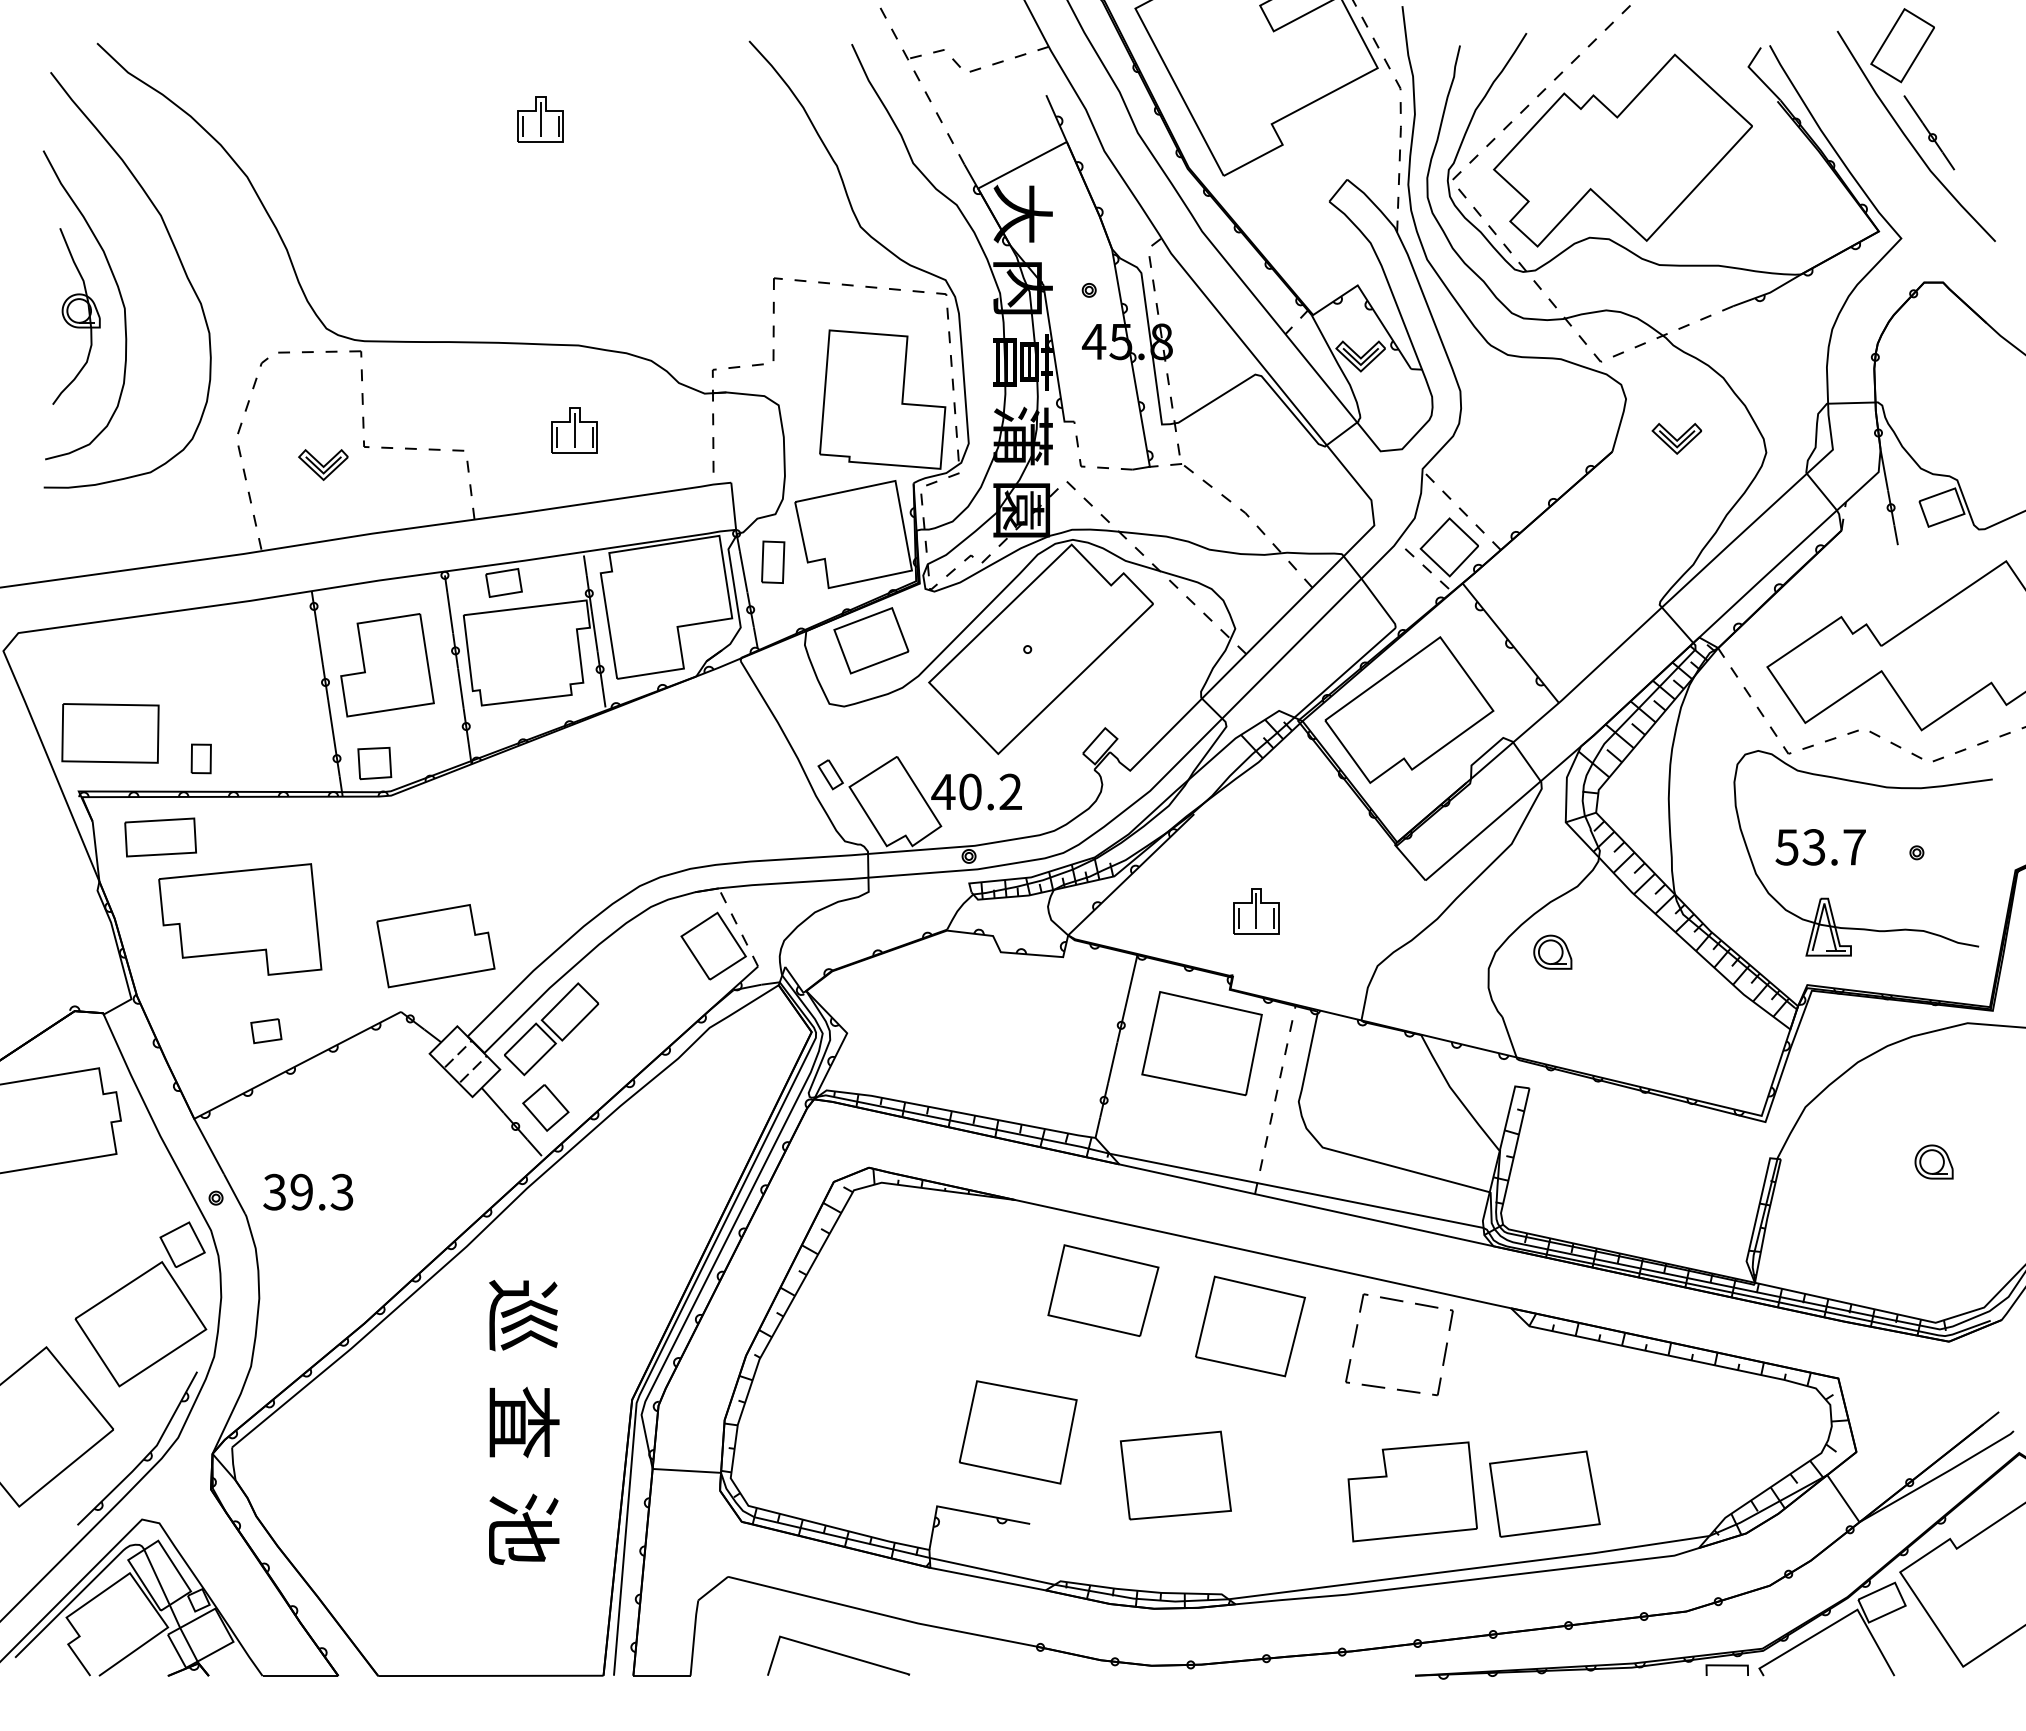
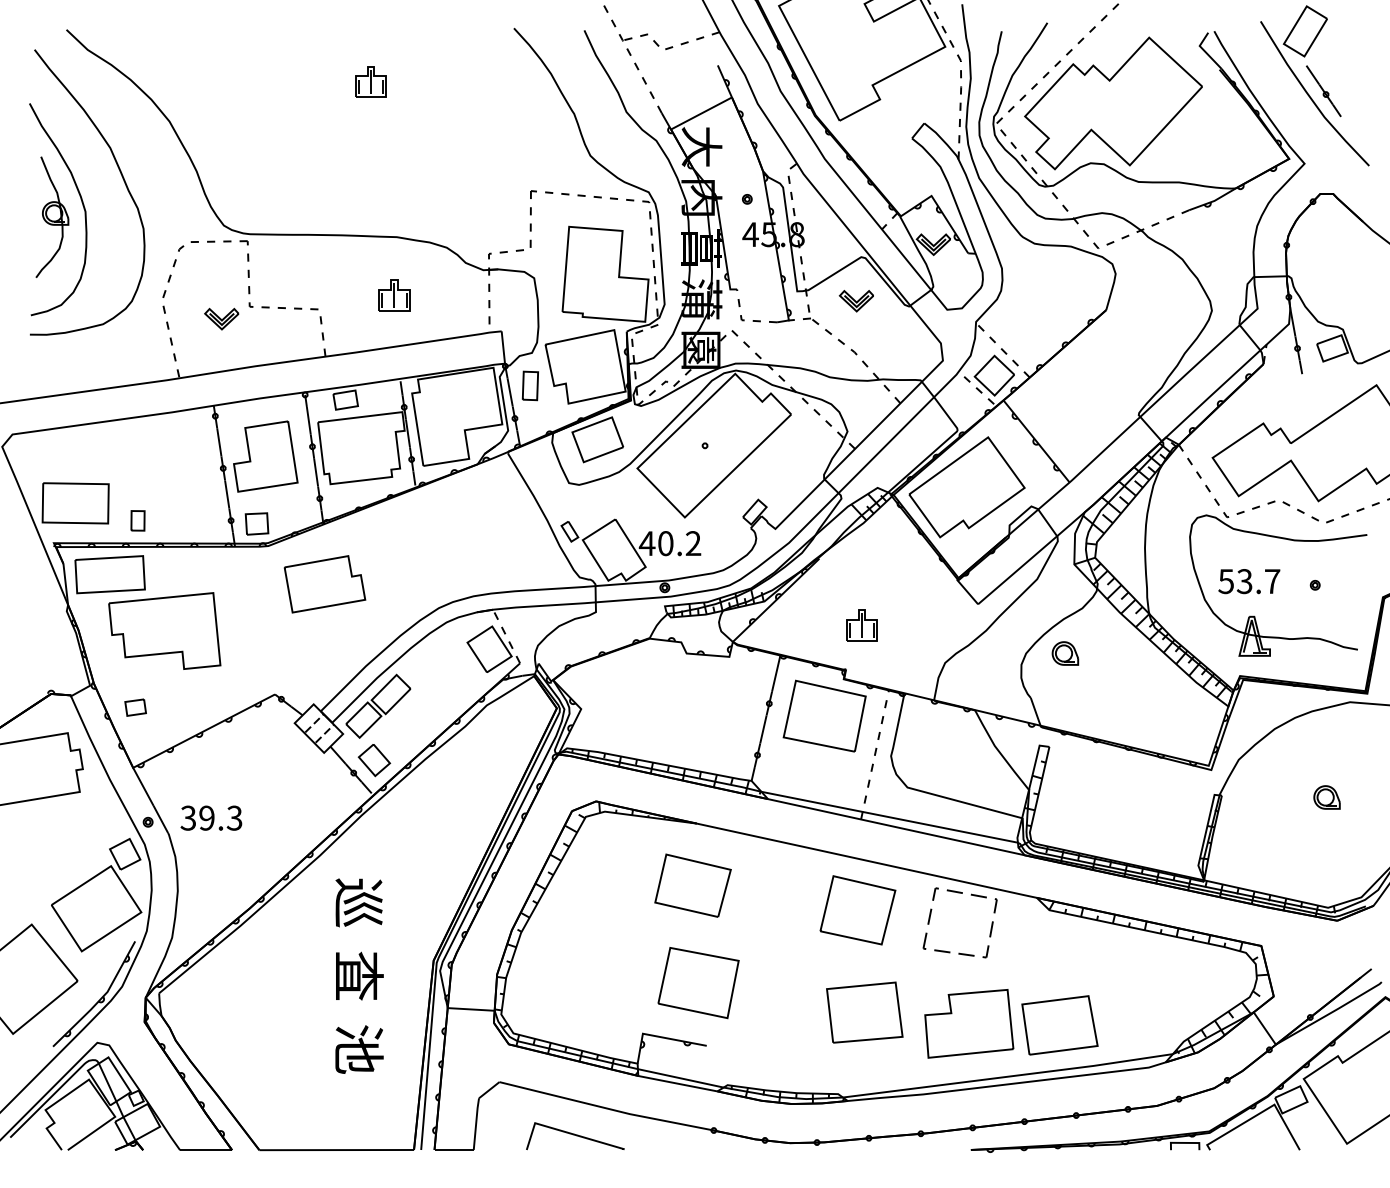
part: (1675, 439) -> (855, 301), moved
part: (159, 837) -> (109, 574), size x1.43
part: (435, 946) -> (324, 584), moved
part: (266, 1030) -> (135, 707), moved
part: (1102, 1290) -> (692, 885), moved
part: (1175, 1475) -> (864, 1012), moved

